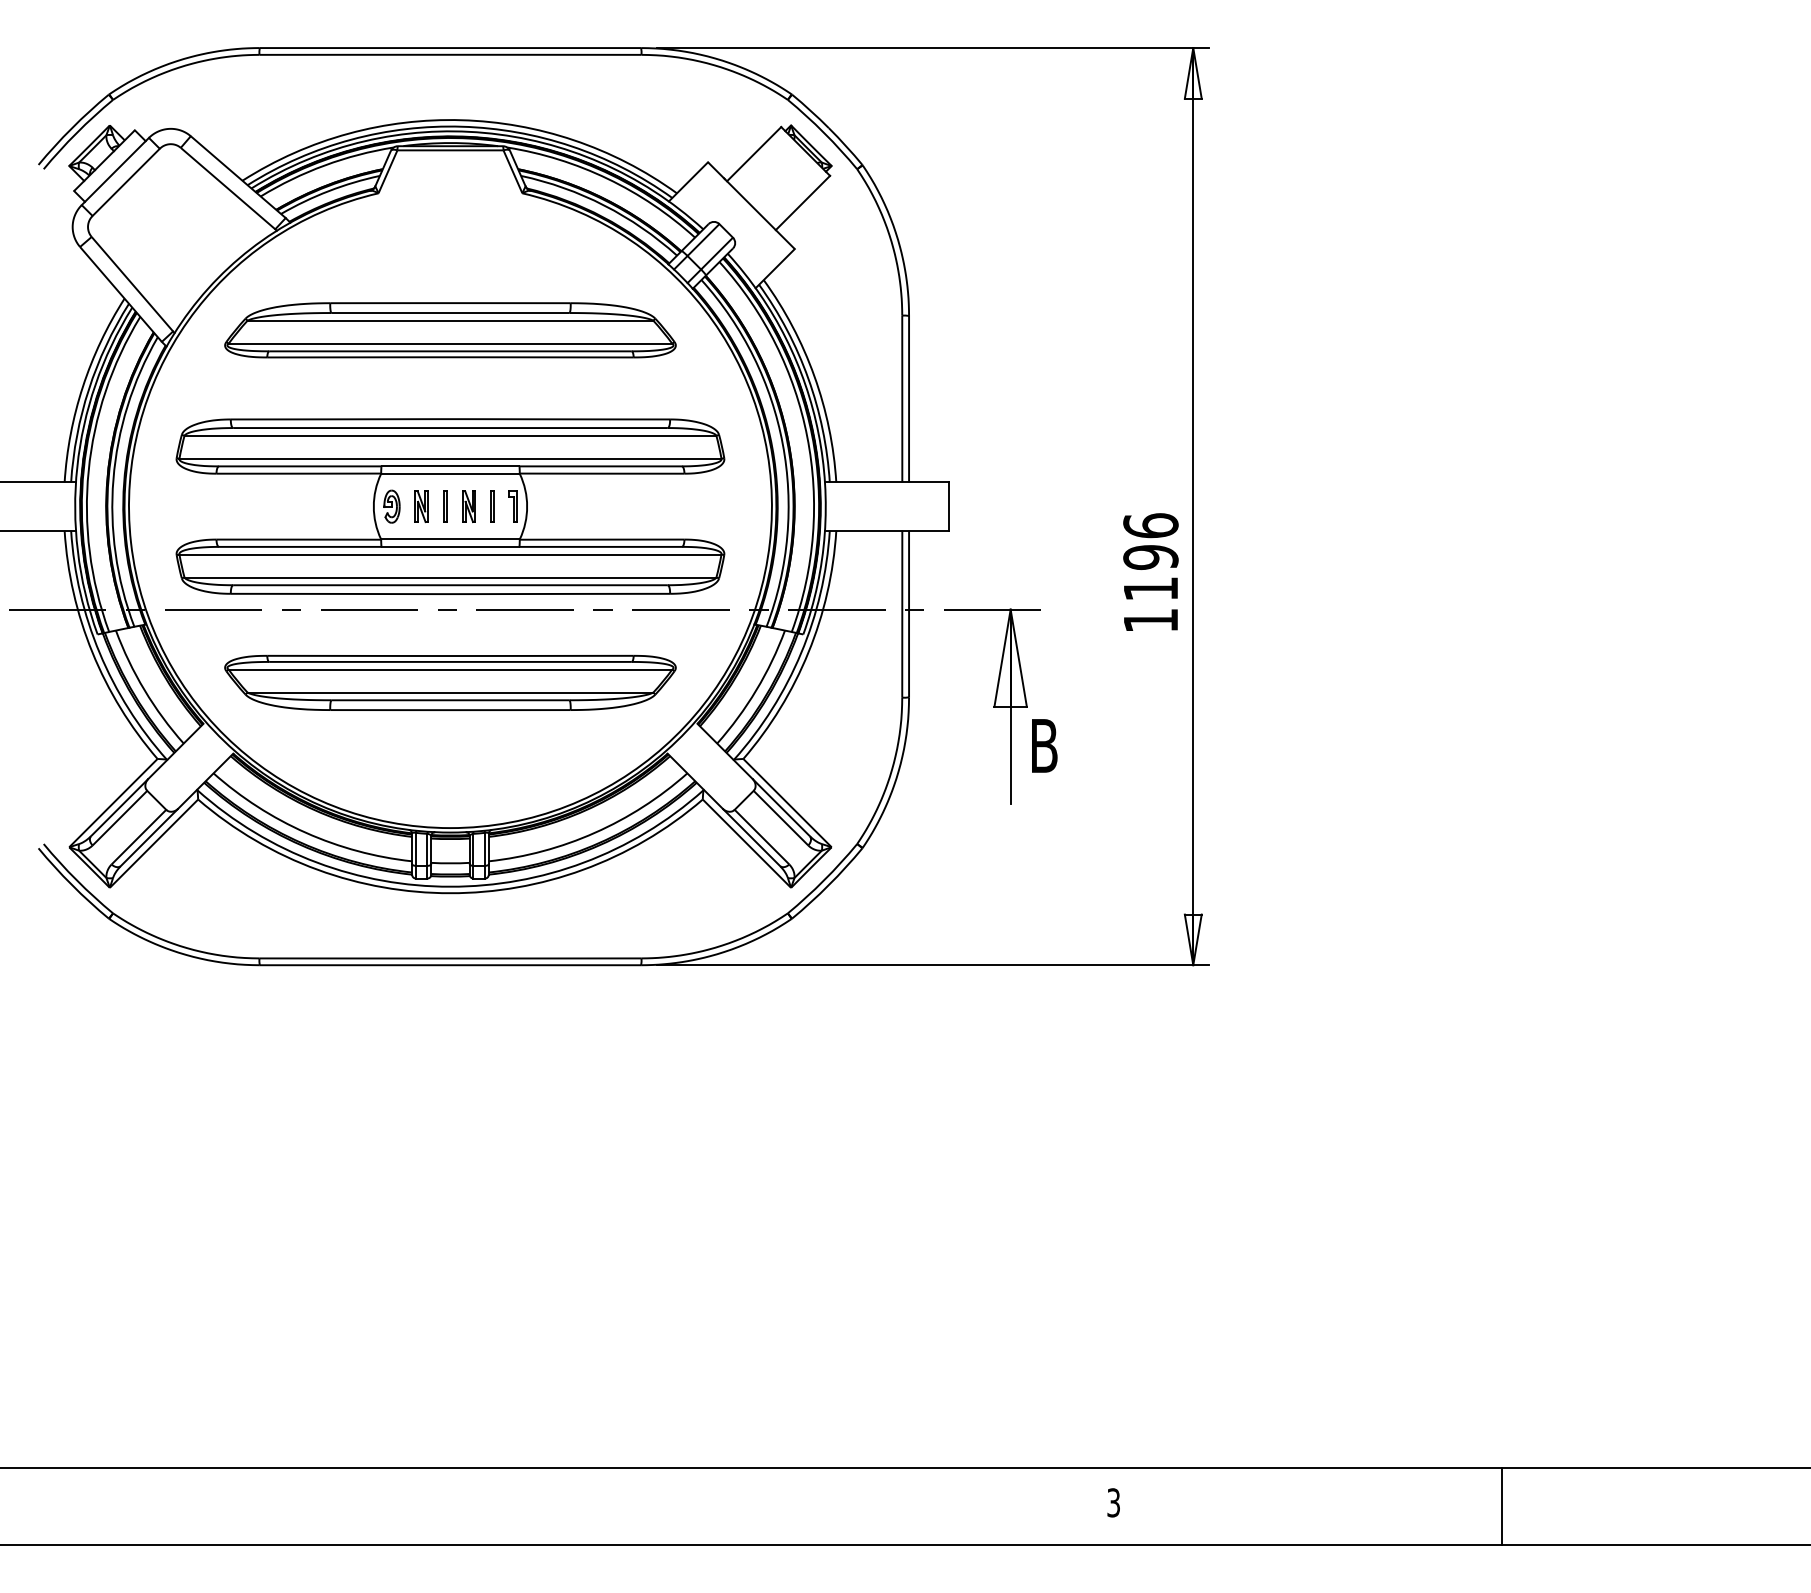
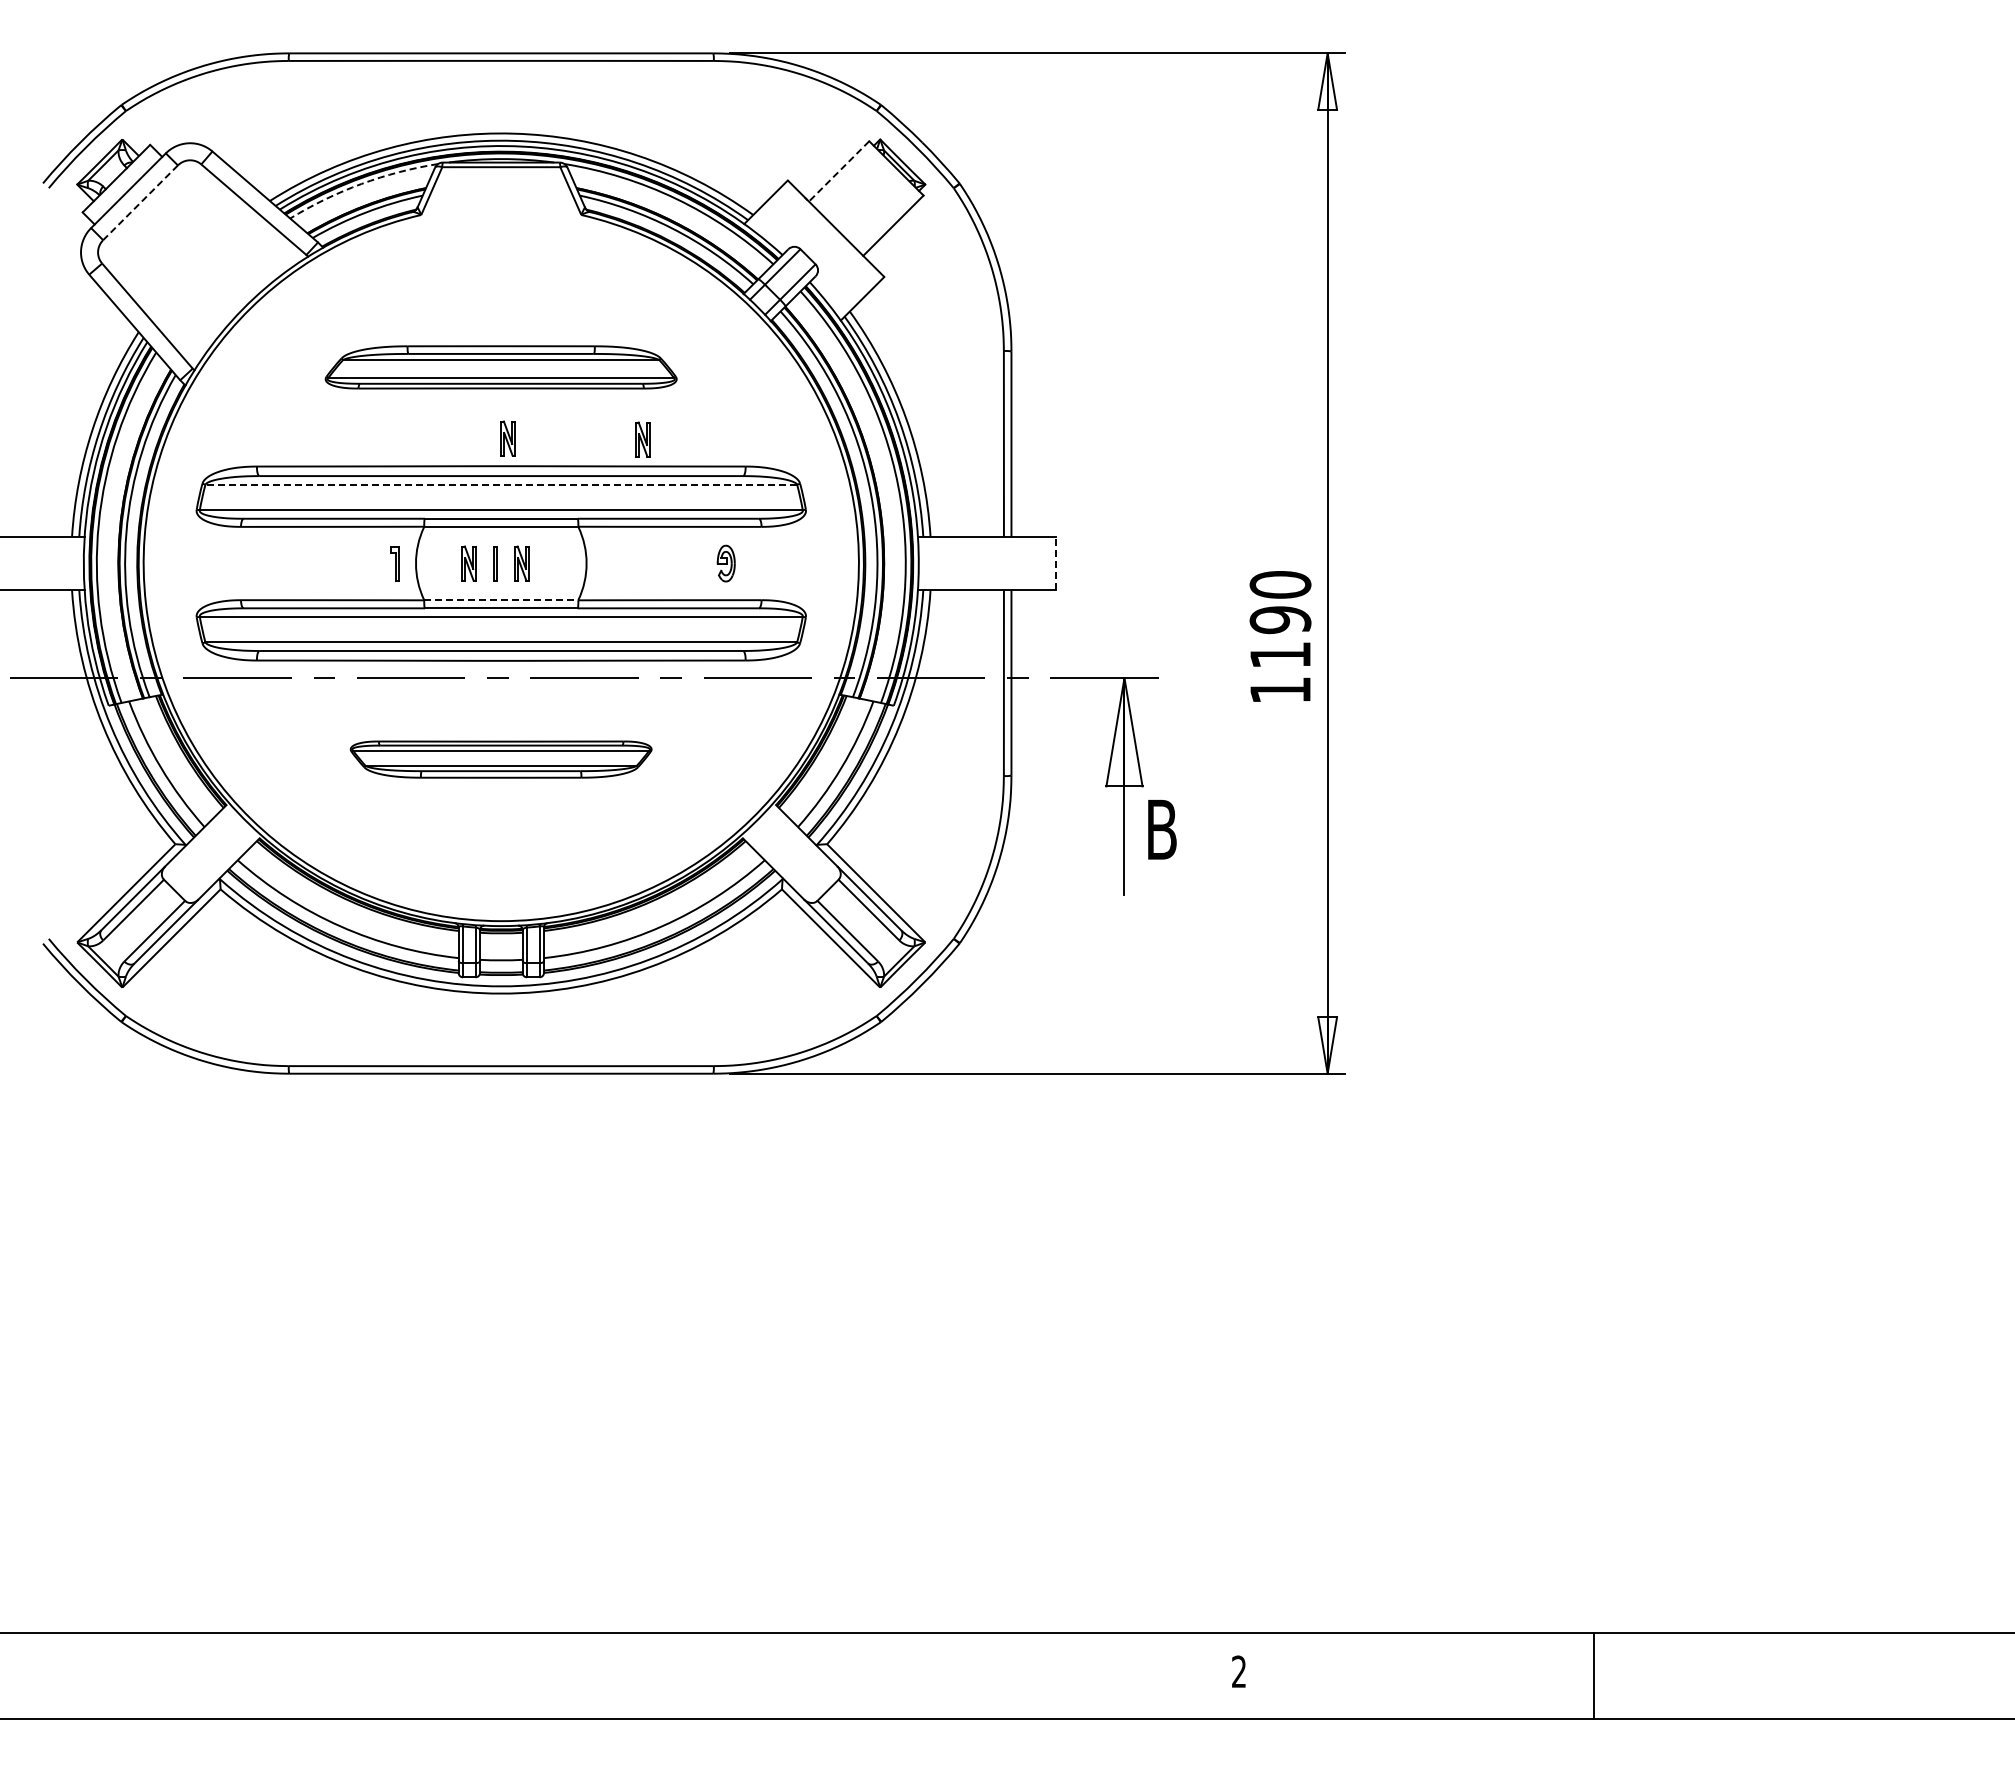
line: (754, 154) -> (839, 171), solid -> dashed
arc: (324, 165) -> (361, 184), solid -> dashed
line: (126, 182) -> (140, 202), solid -> dashed
part: (449, 330) -> (500, 367), size x0.7
part: (456, 394) -> (507, 438), added
part: (577, 395) -> (642, 439), added
line: (450, 435) -> (501, 484), solid -> dashed
part: (391, 506) -> (725, 563), moved
line: (492, 506) -> (547, 563), removed
part: (512, 506) -> (394, 563), moved
line: (948, 506) -> (1055, 563), solid -> dashed
text: (1150, 525) -> (1280, 584), 1196 -> 1190
line: (450, 538) -> (501, 599), solid -> dashed
part: (449, 682) -> (500, 759), size x0.6
text: (1114, 1502) -> (1239, 1671), 3 -> 2
line: (1501, 1506) -> (1593, 1675), moved

